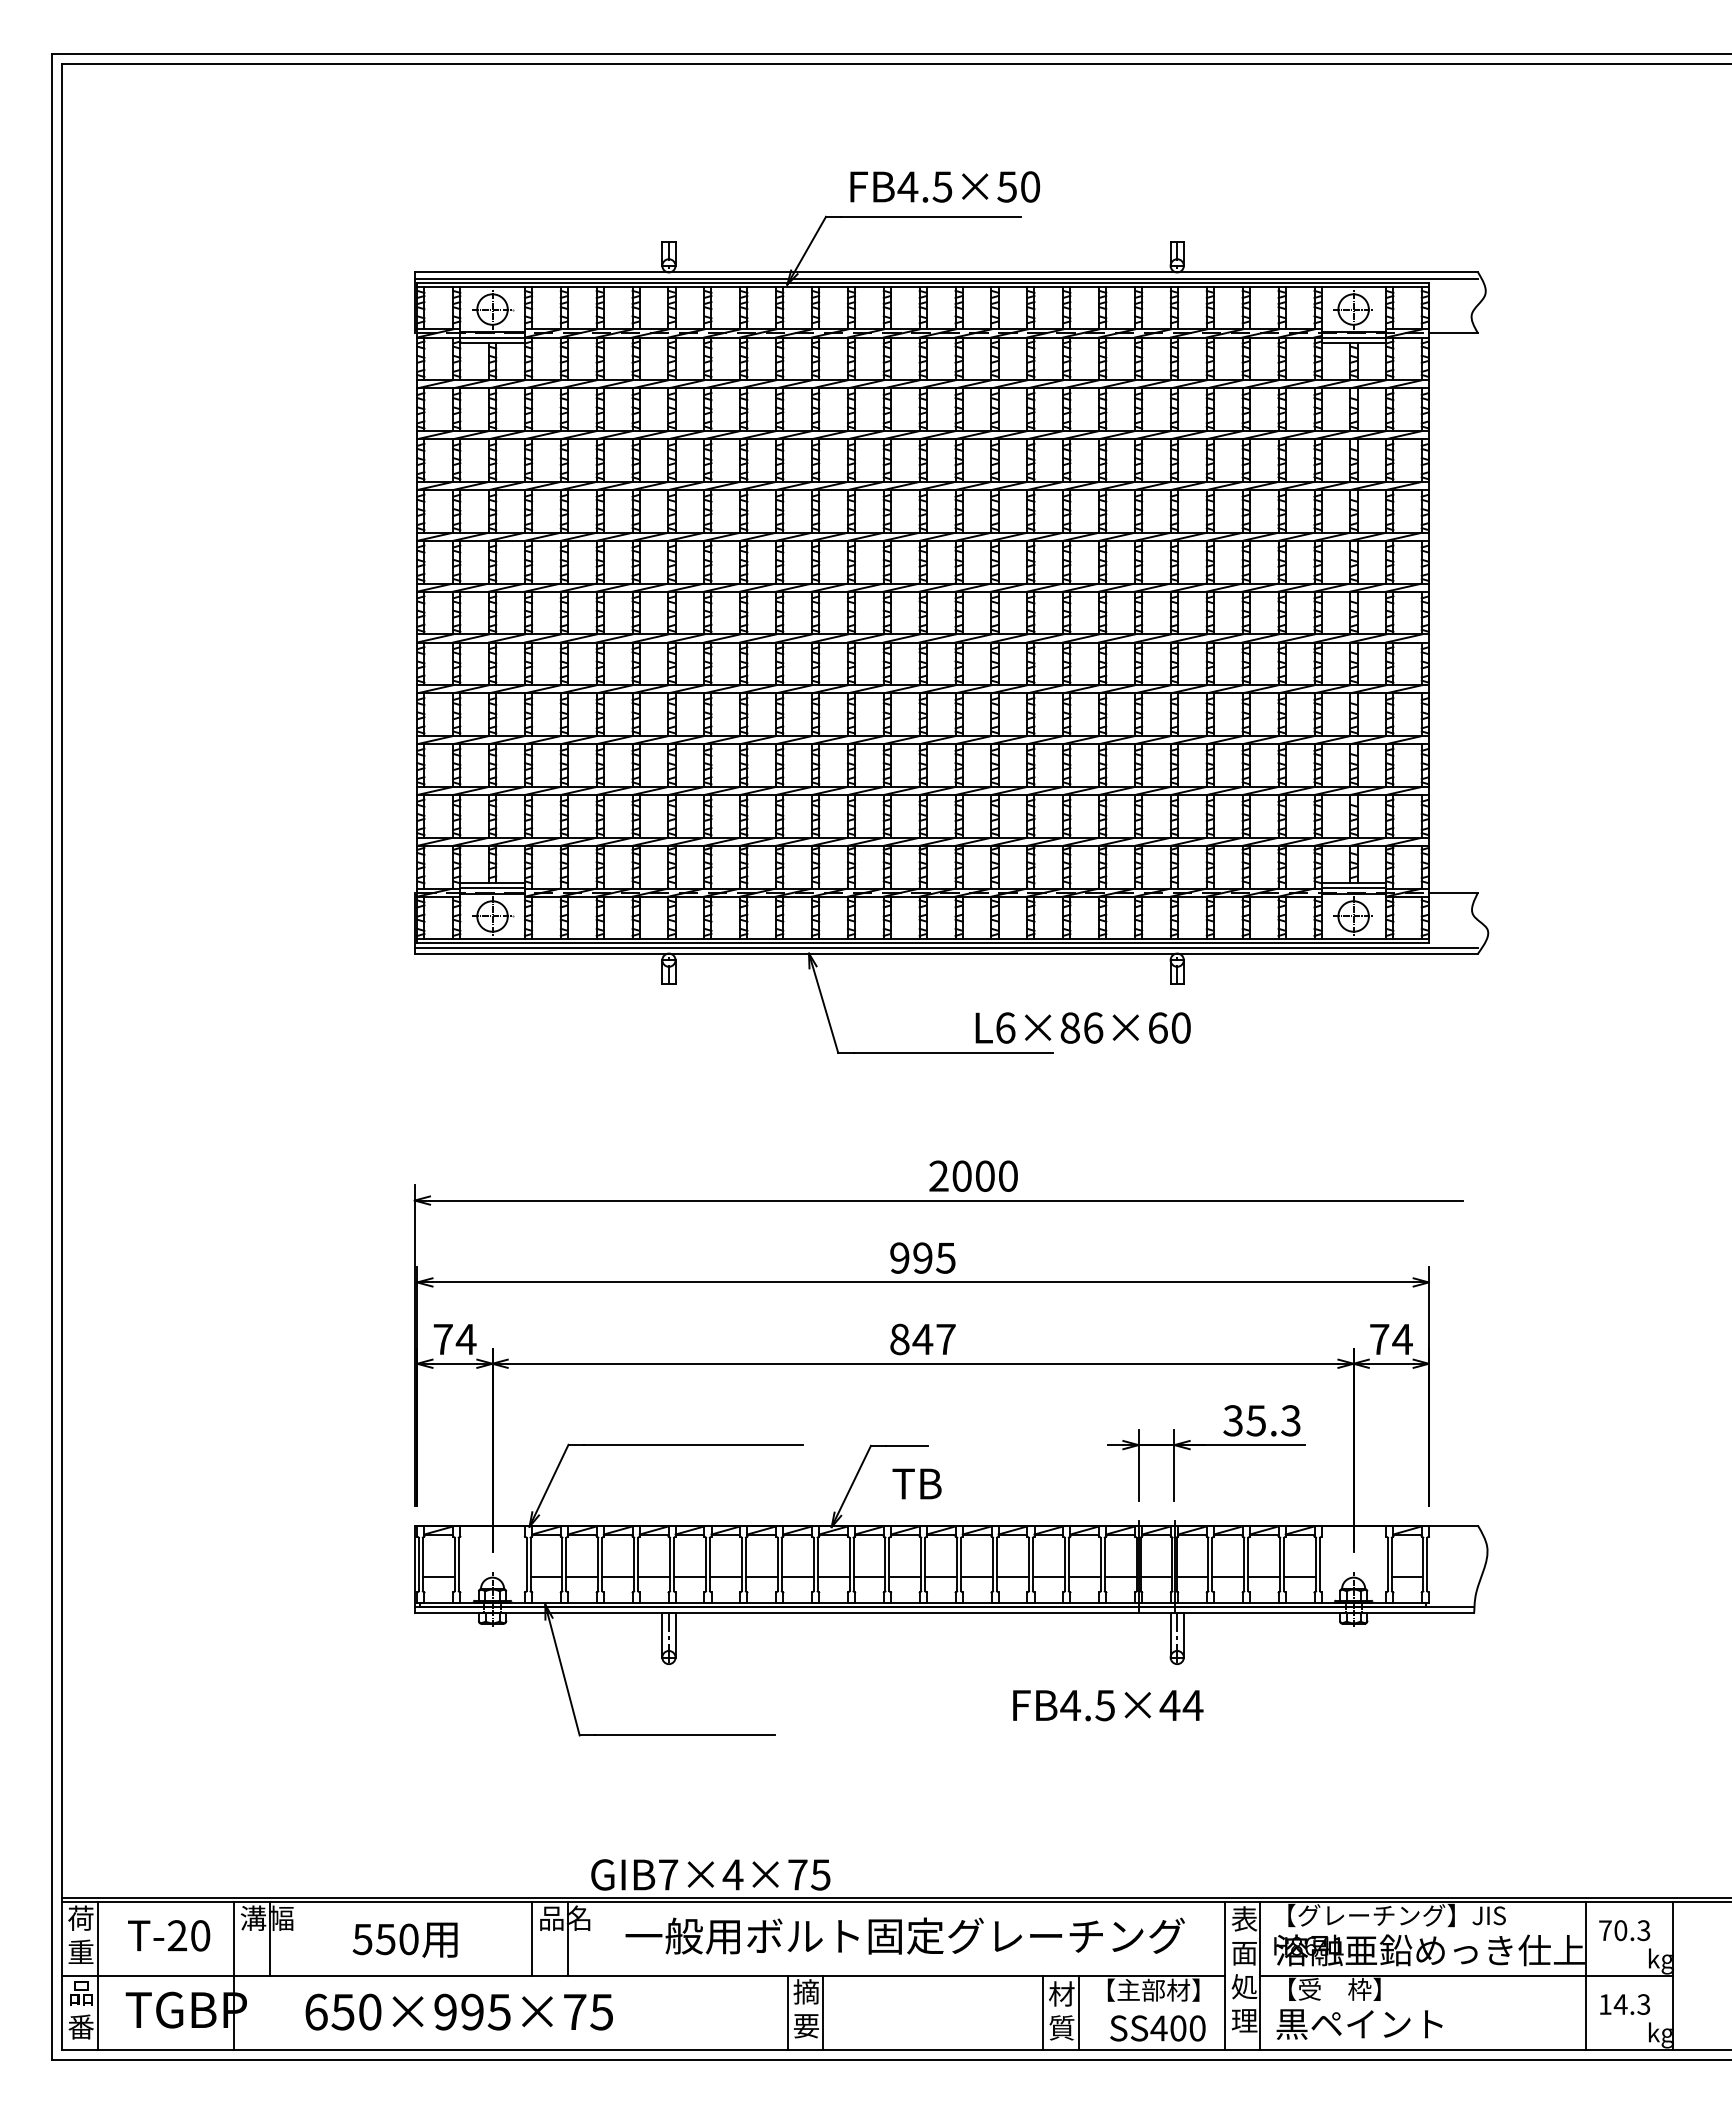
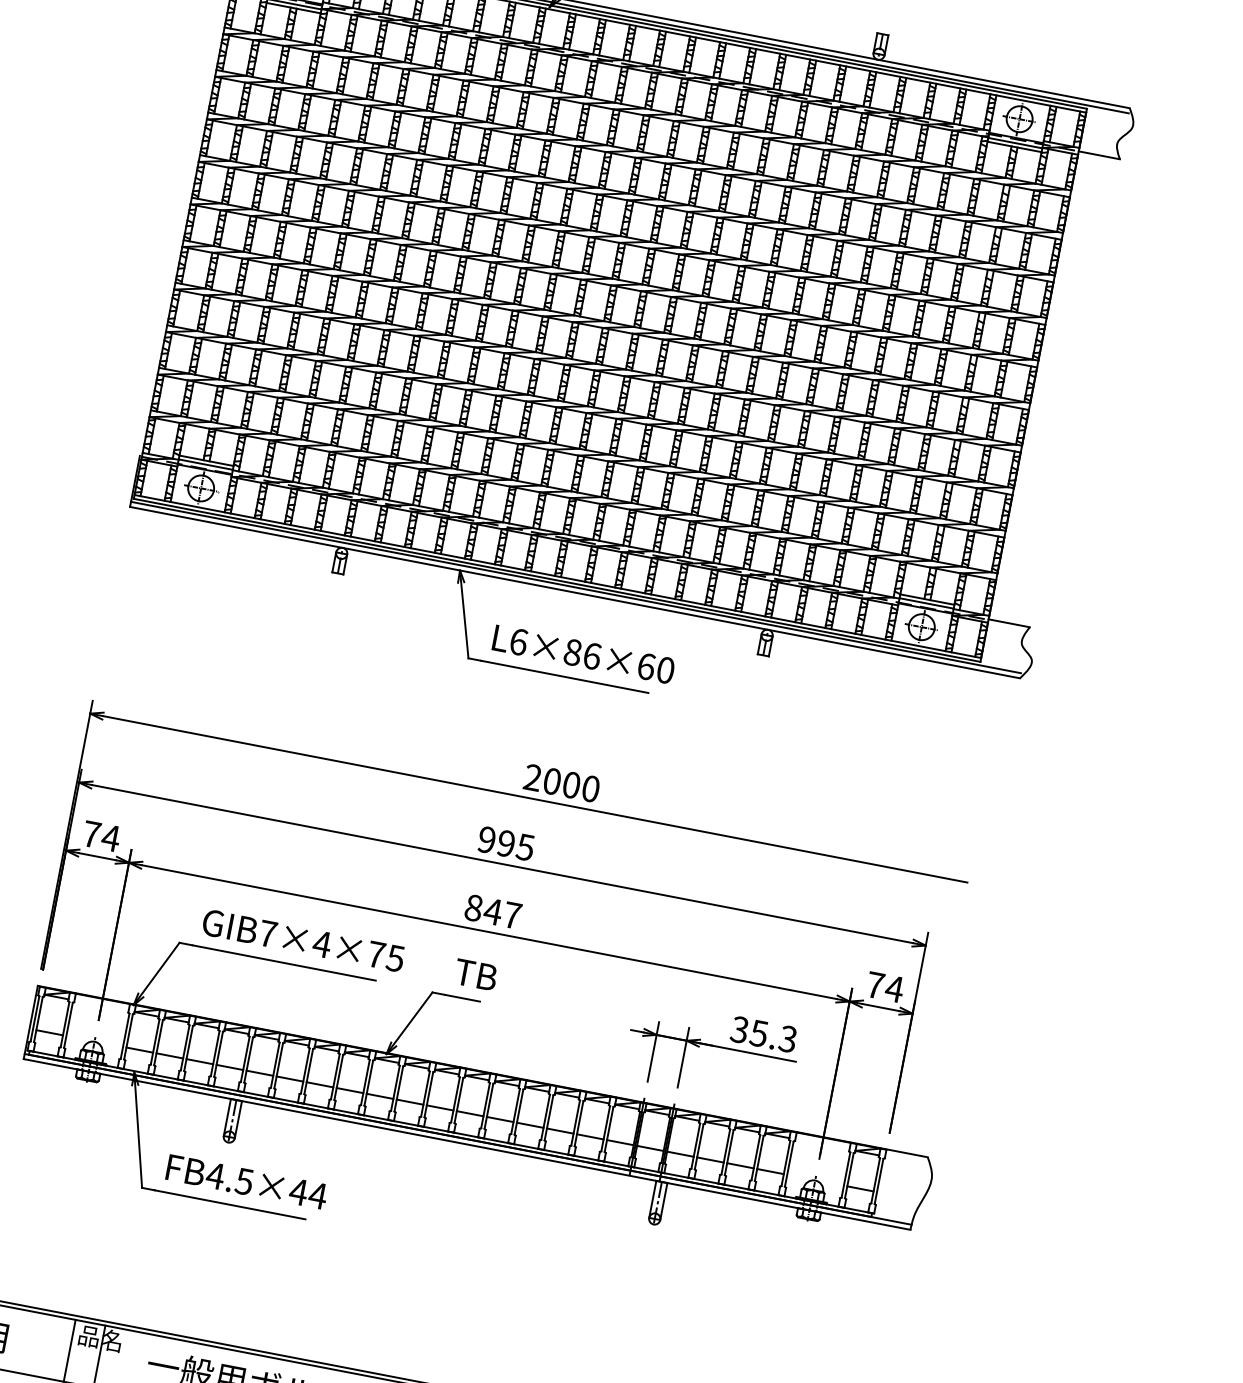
text: (1082, 1027) -> (583, 654), moved
text: (916, 1483) -> (475, 974), moved
text: (1108, 1705) -> (247, 1182), moved
text: (710, 1874) -> (303, 940), moved

